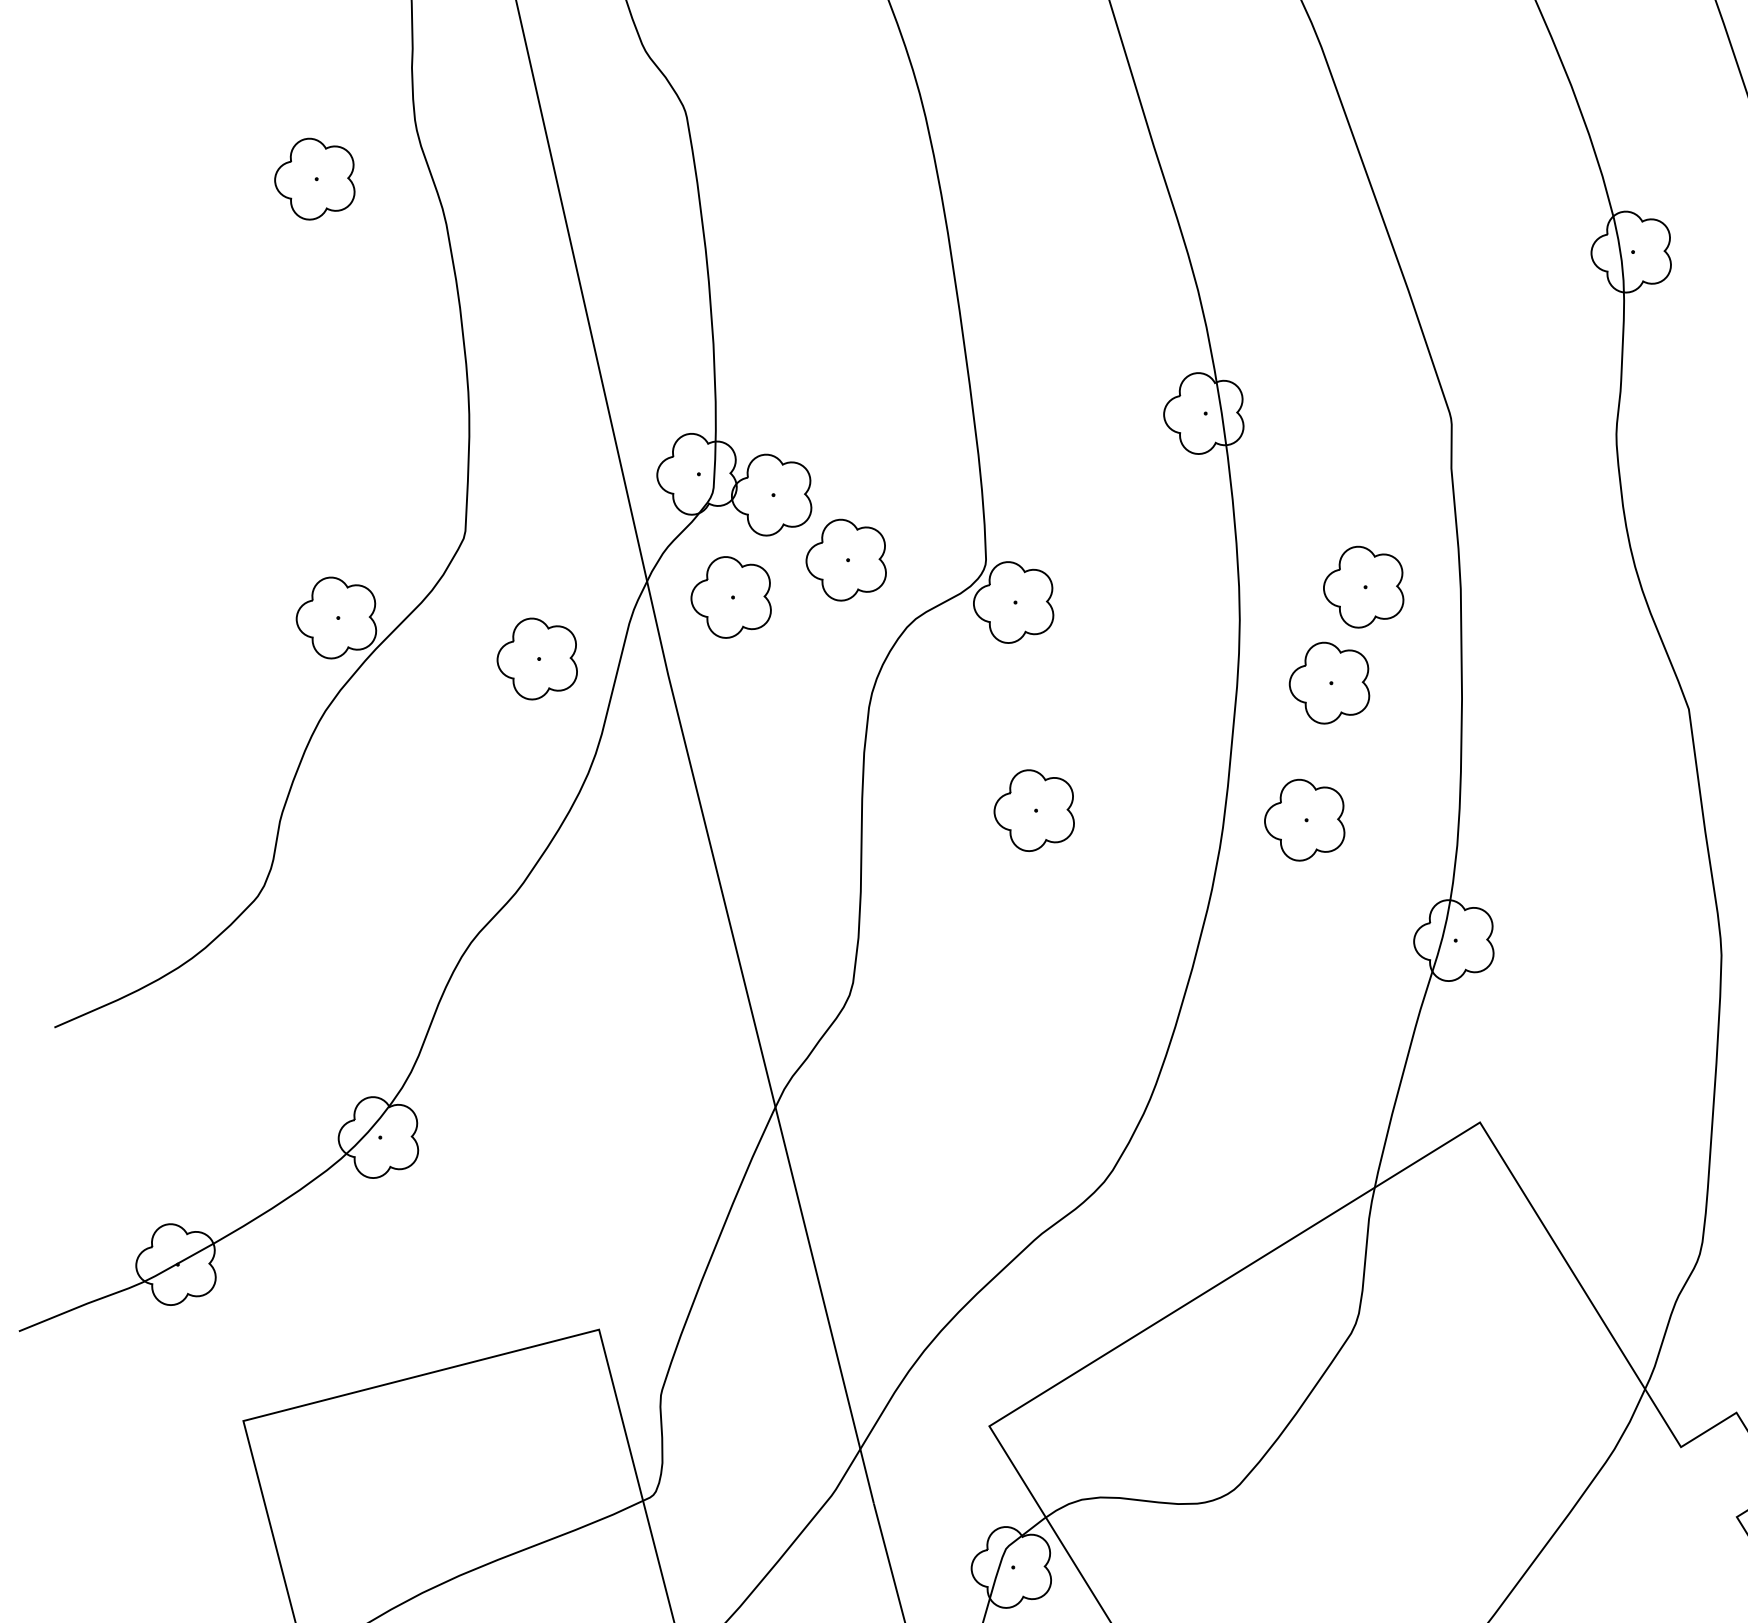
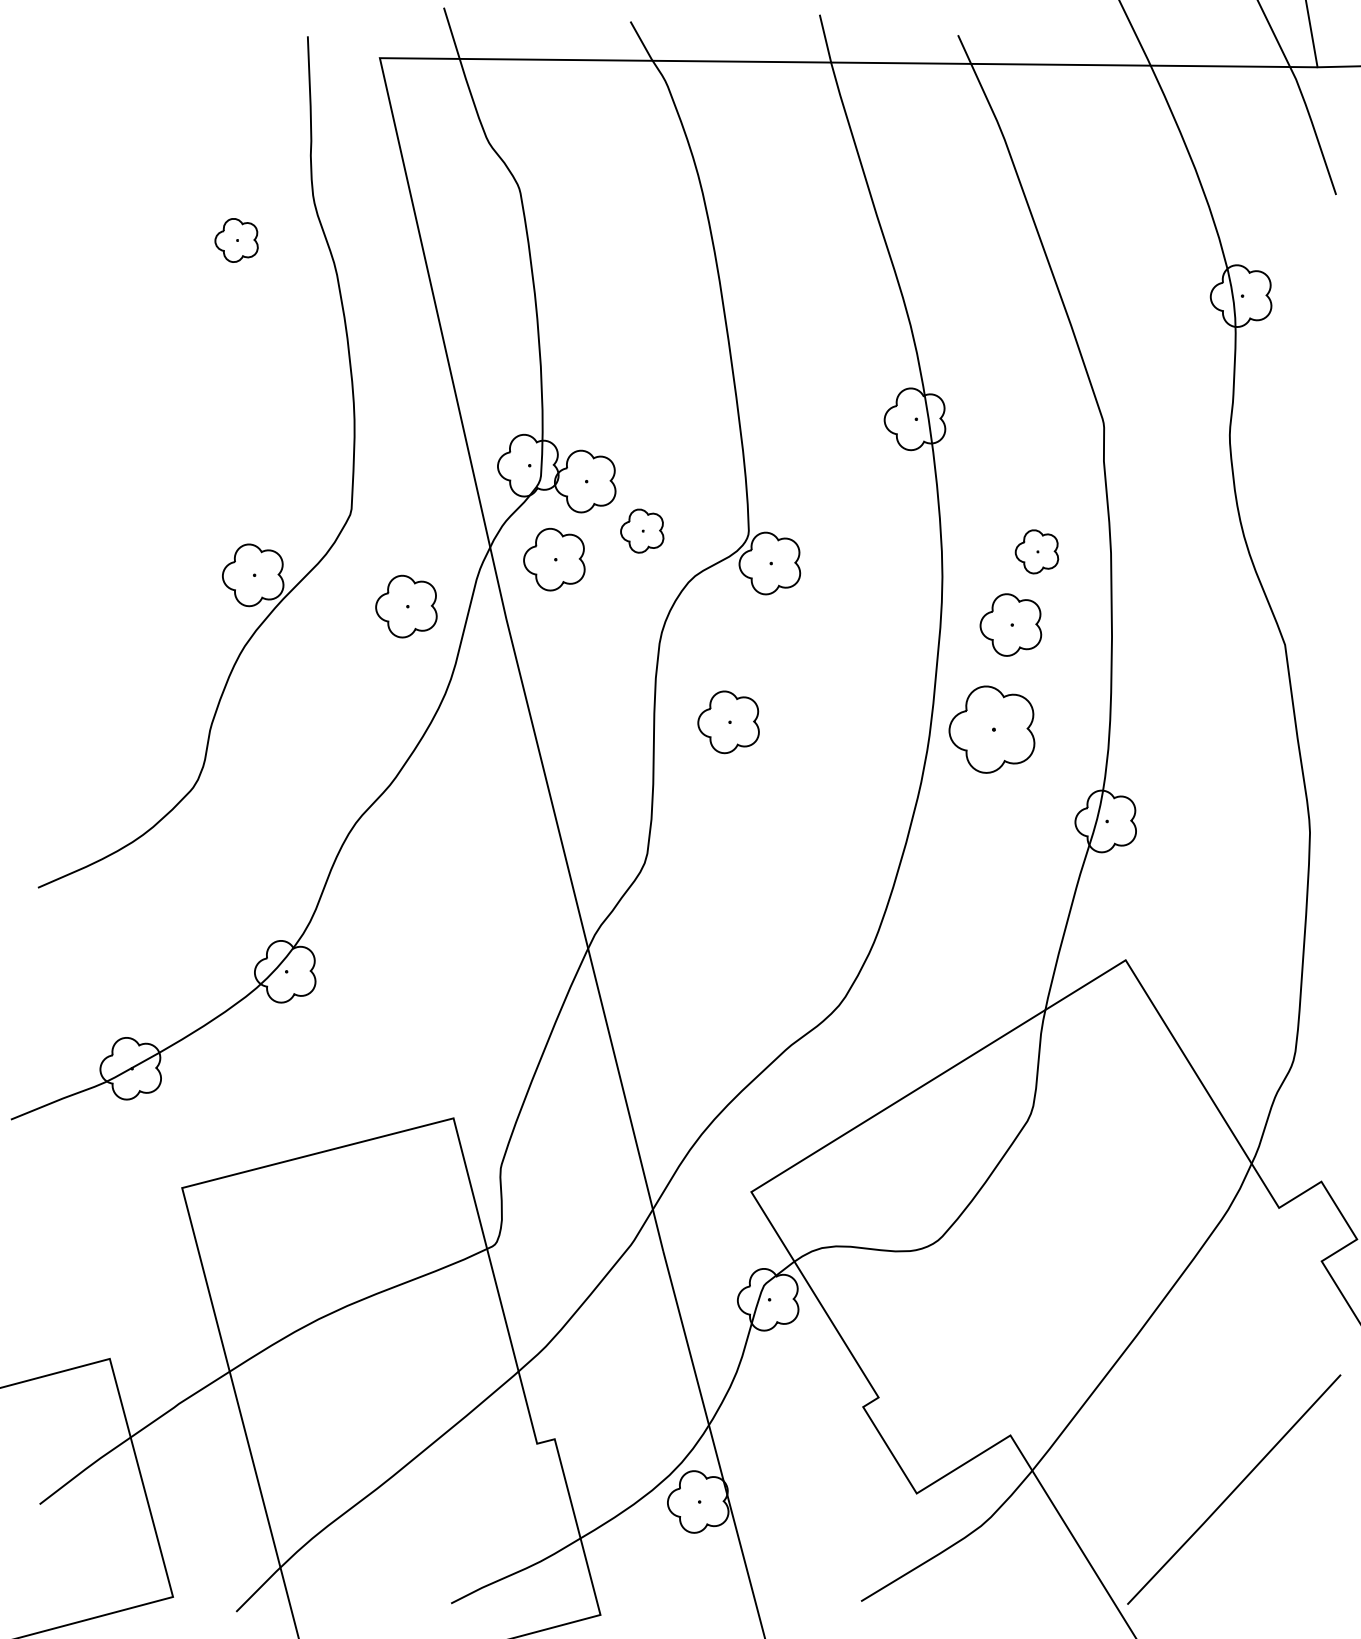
part: (314, 179) -> (236, 240), size x0.7
part: (846, 559) -> (642, 530), size x0.7
part: (1363, 586) -> (1036, 551), size x0.7
part: (1034, 810) -> (728, 722), moved
part: (1304, 820) -> (991, 729), size x1.4

